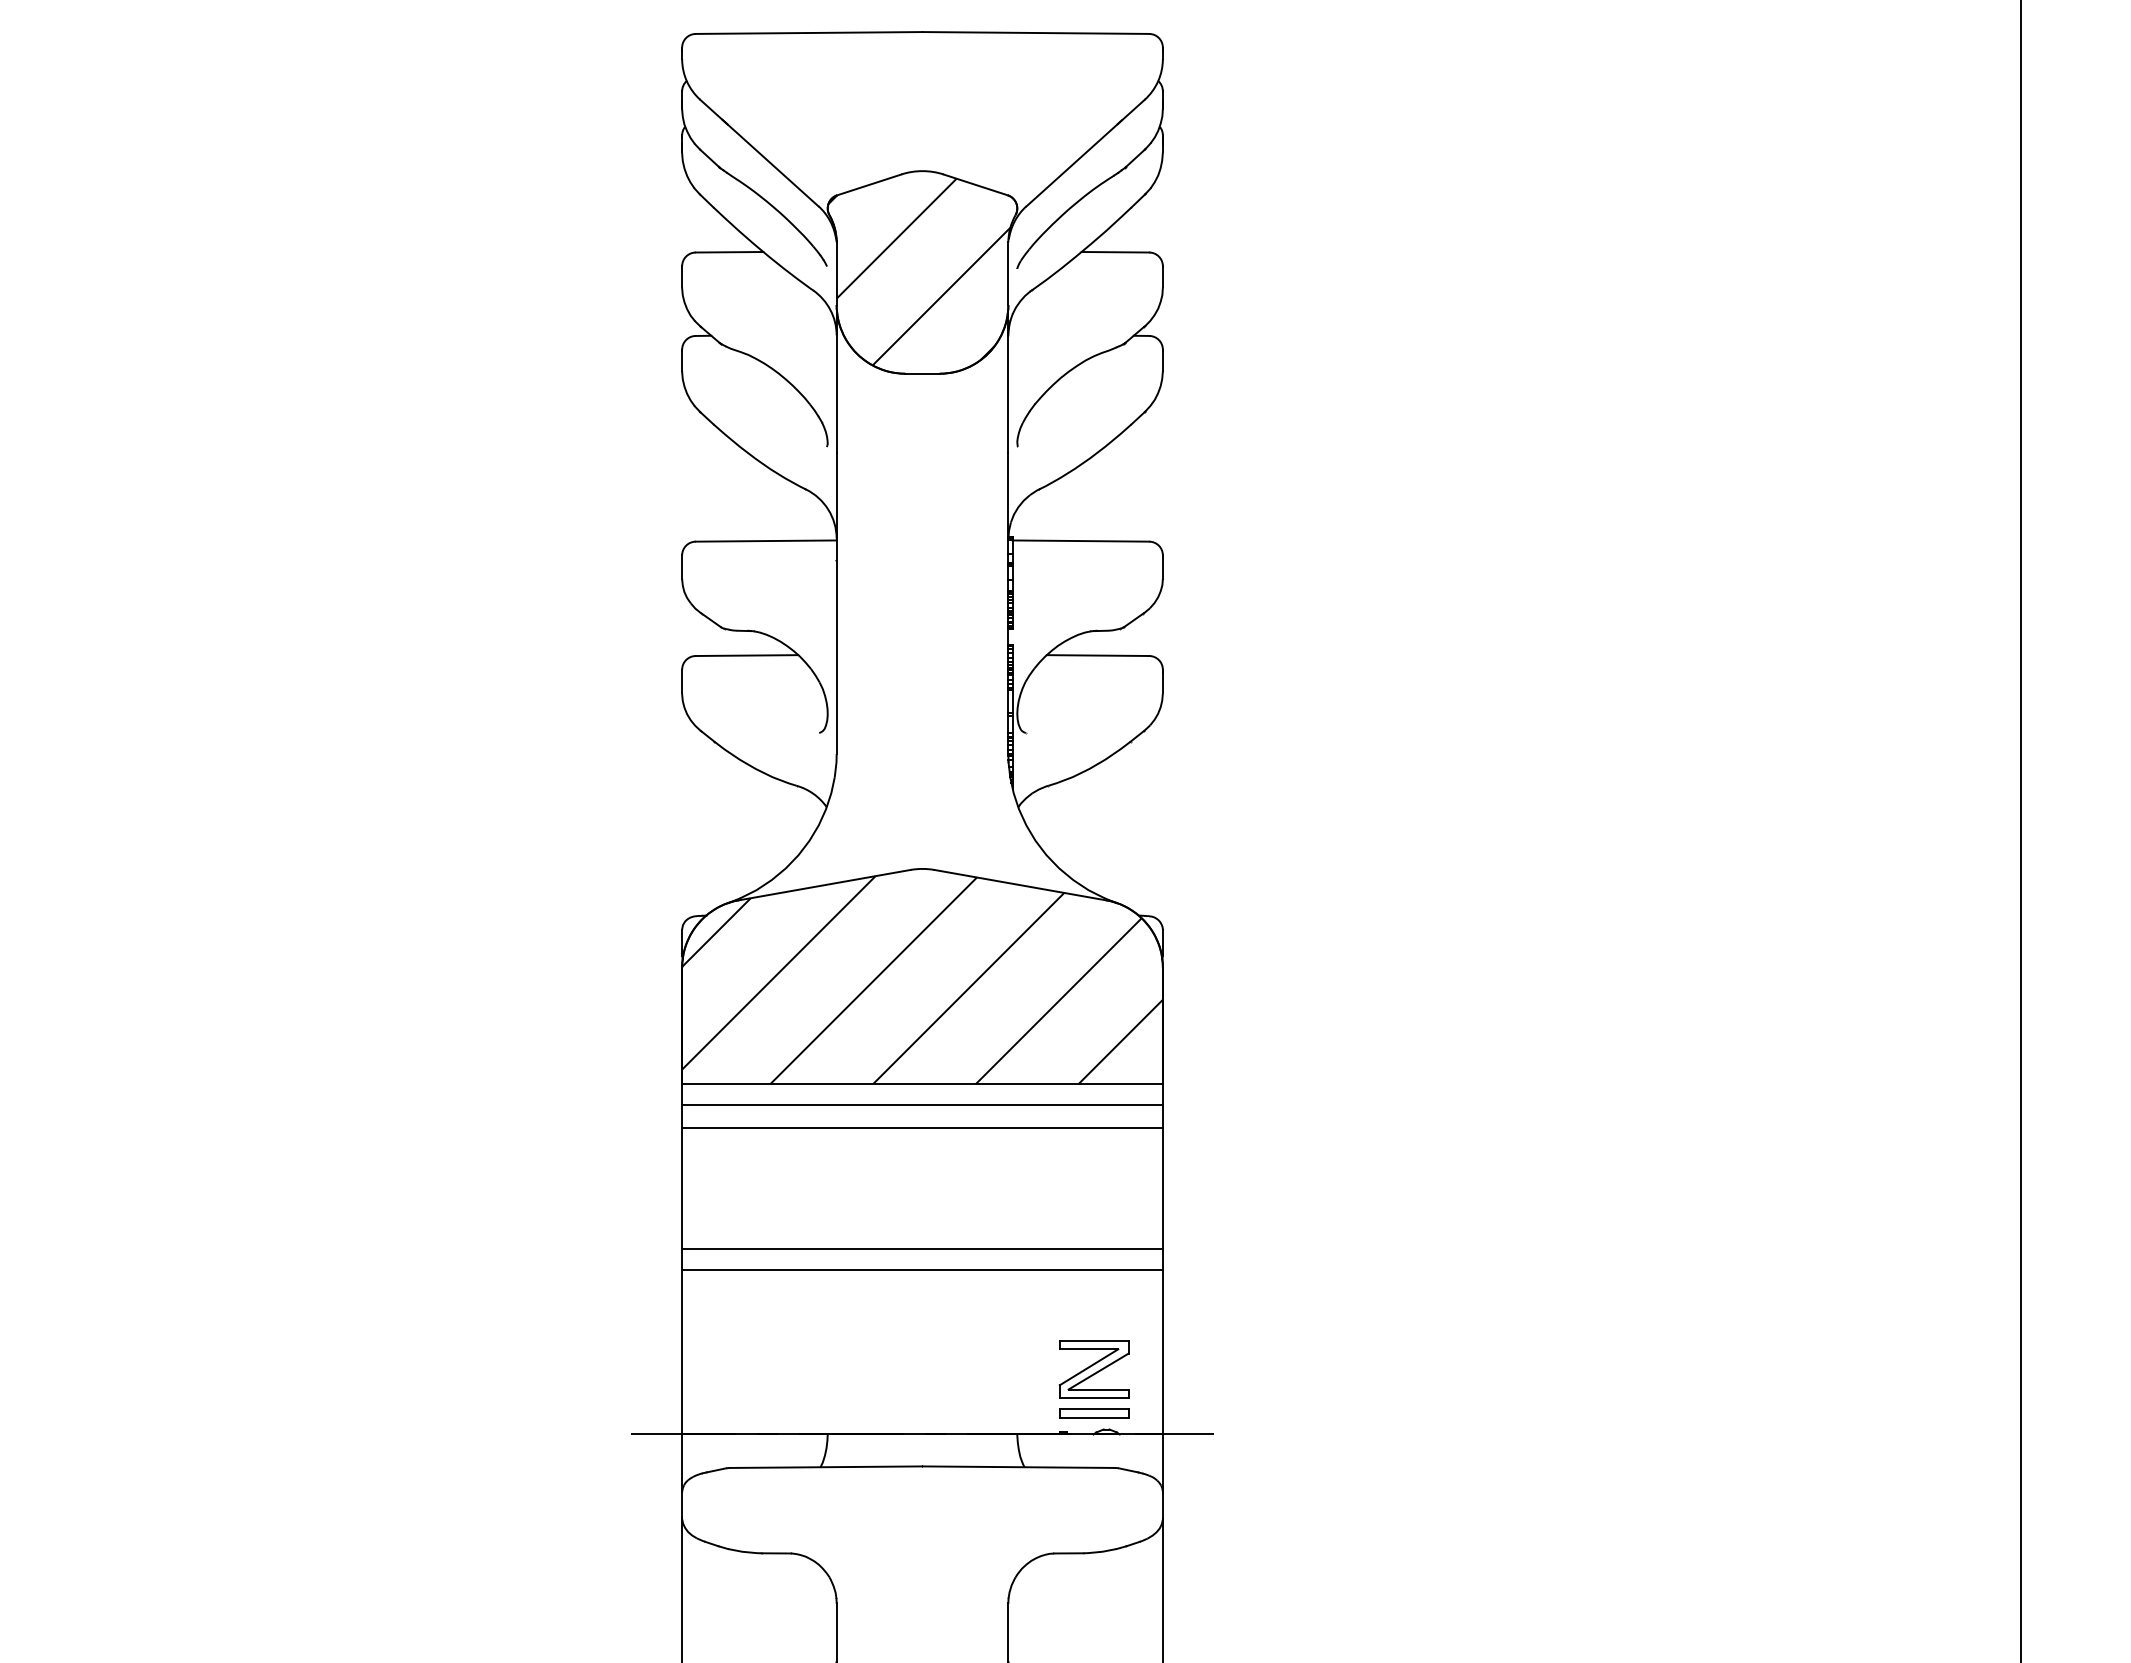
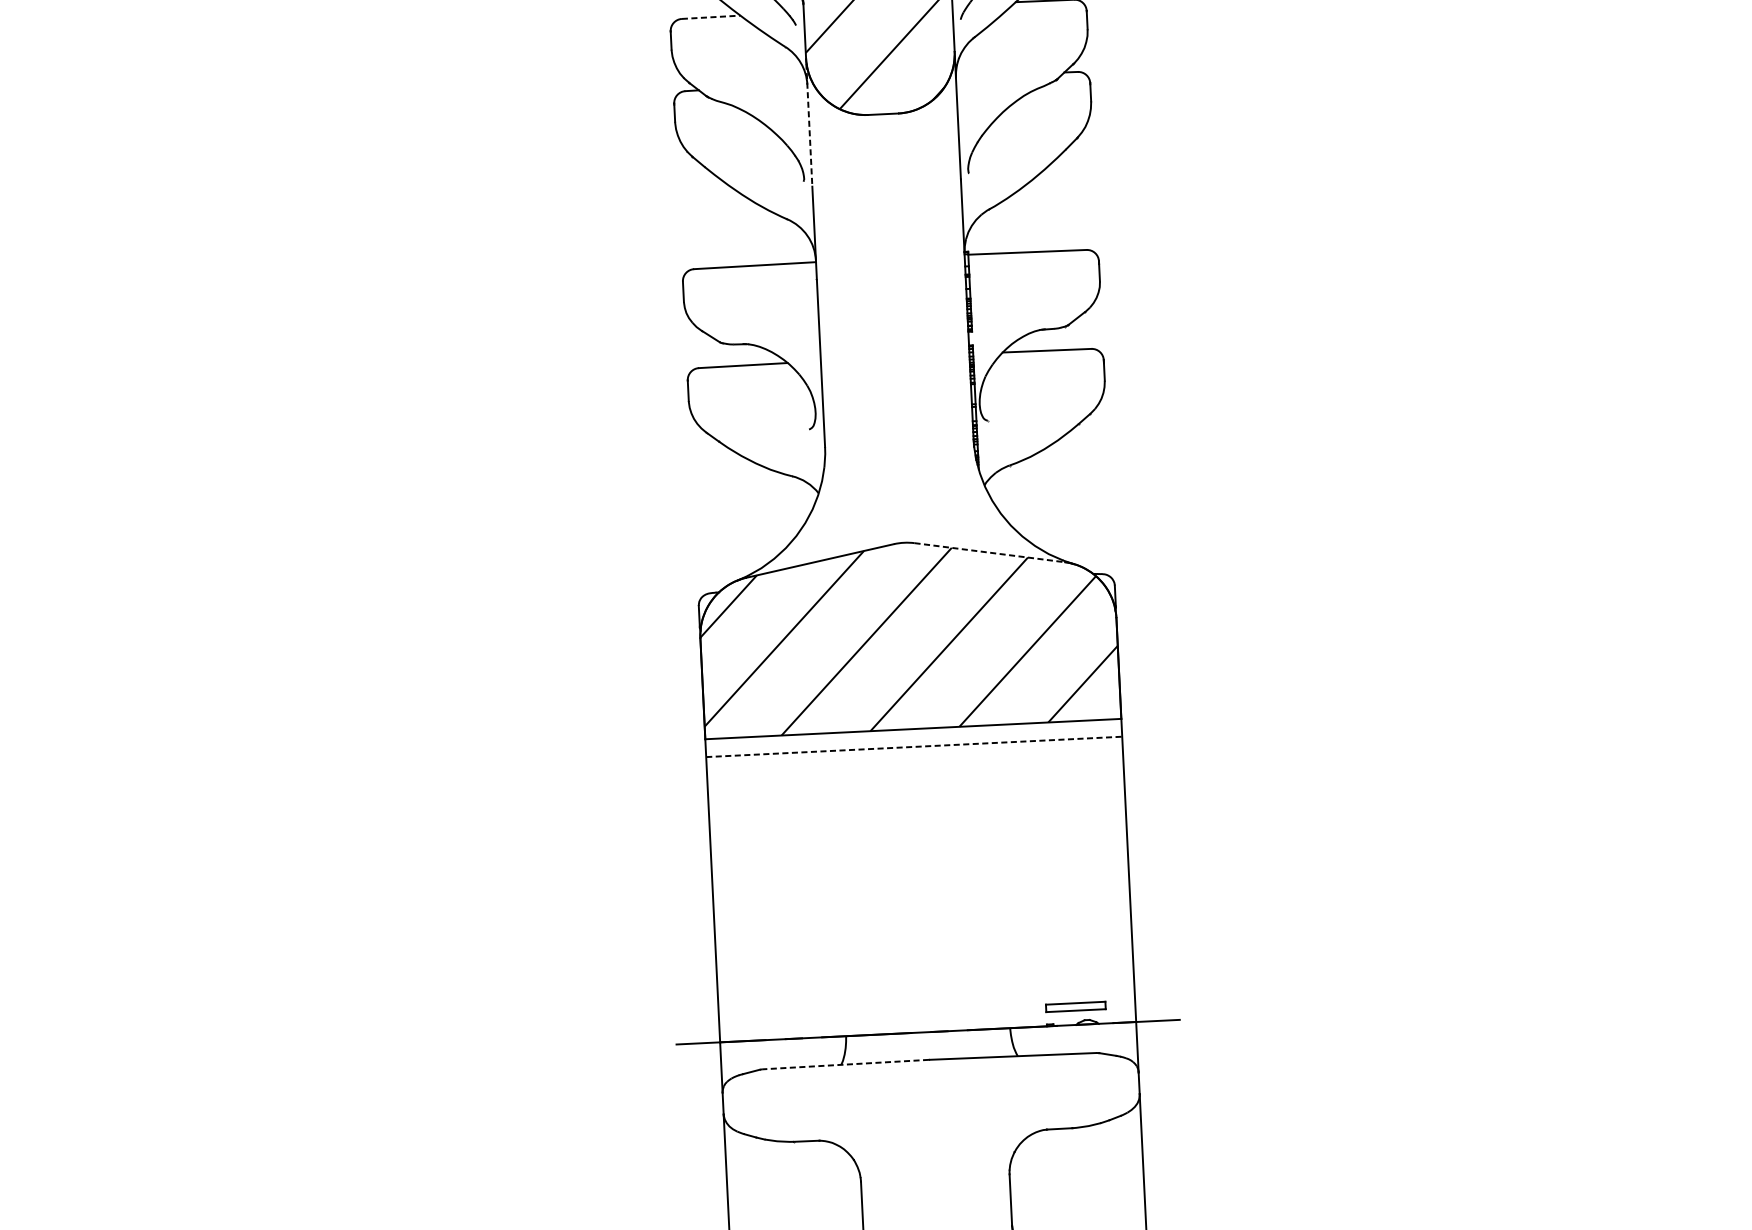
line: (729, 252) -> (711, 17), solid -> dashed
line: (836, 382) -> (809, 125), solid -> dashed
line: (1020, 885) -> (989, 552), solid -> dashed
line: (923, 1104) -> (915, 746), solid -> dashed
line: (922, 1128) -> (915, 767), removed
line: (922, 1249) -> (920, 872), removed
line: (922, 1269) -> (921, 889), removed
part: (1094, 1369) -> (1074, 968), removed
line: (825, 1467) -> (845, 1064), solid -> dashed

